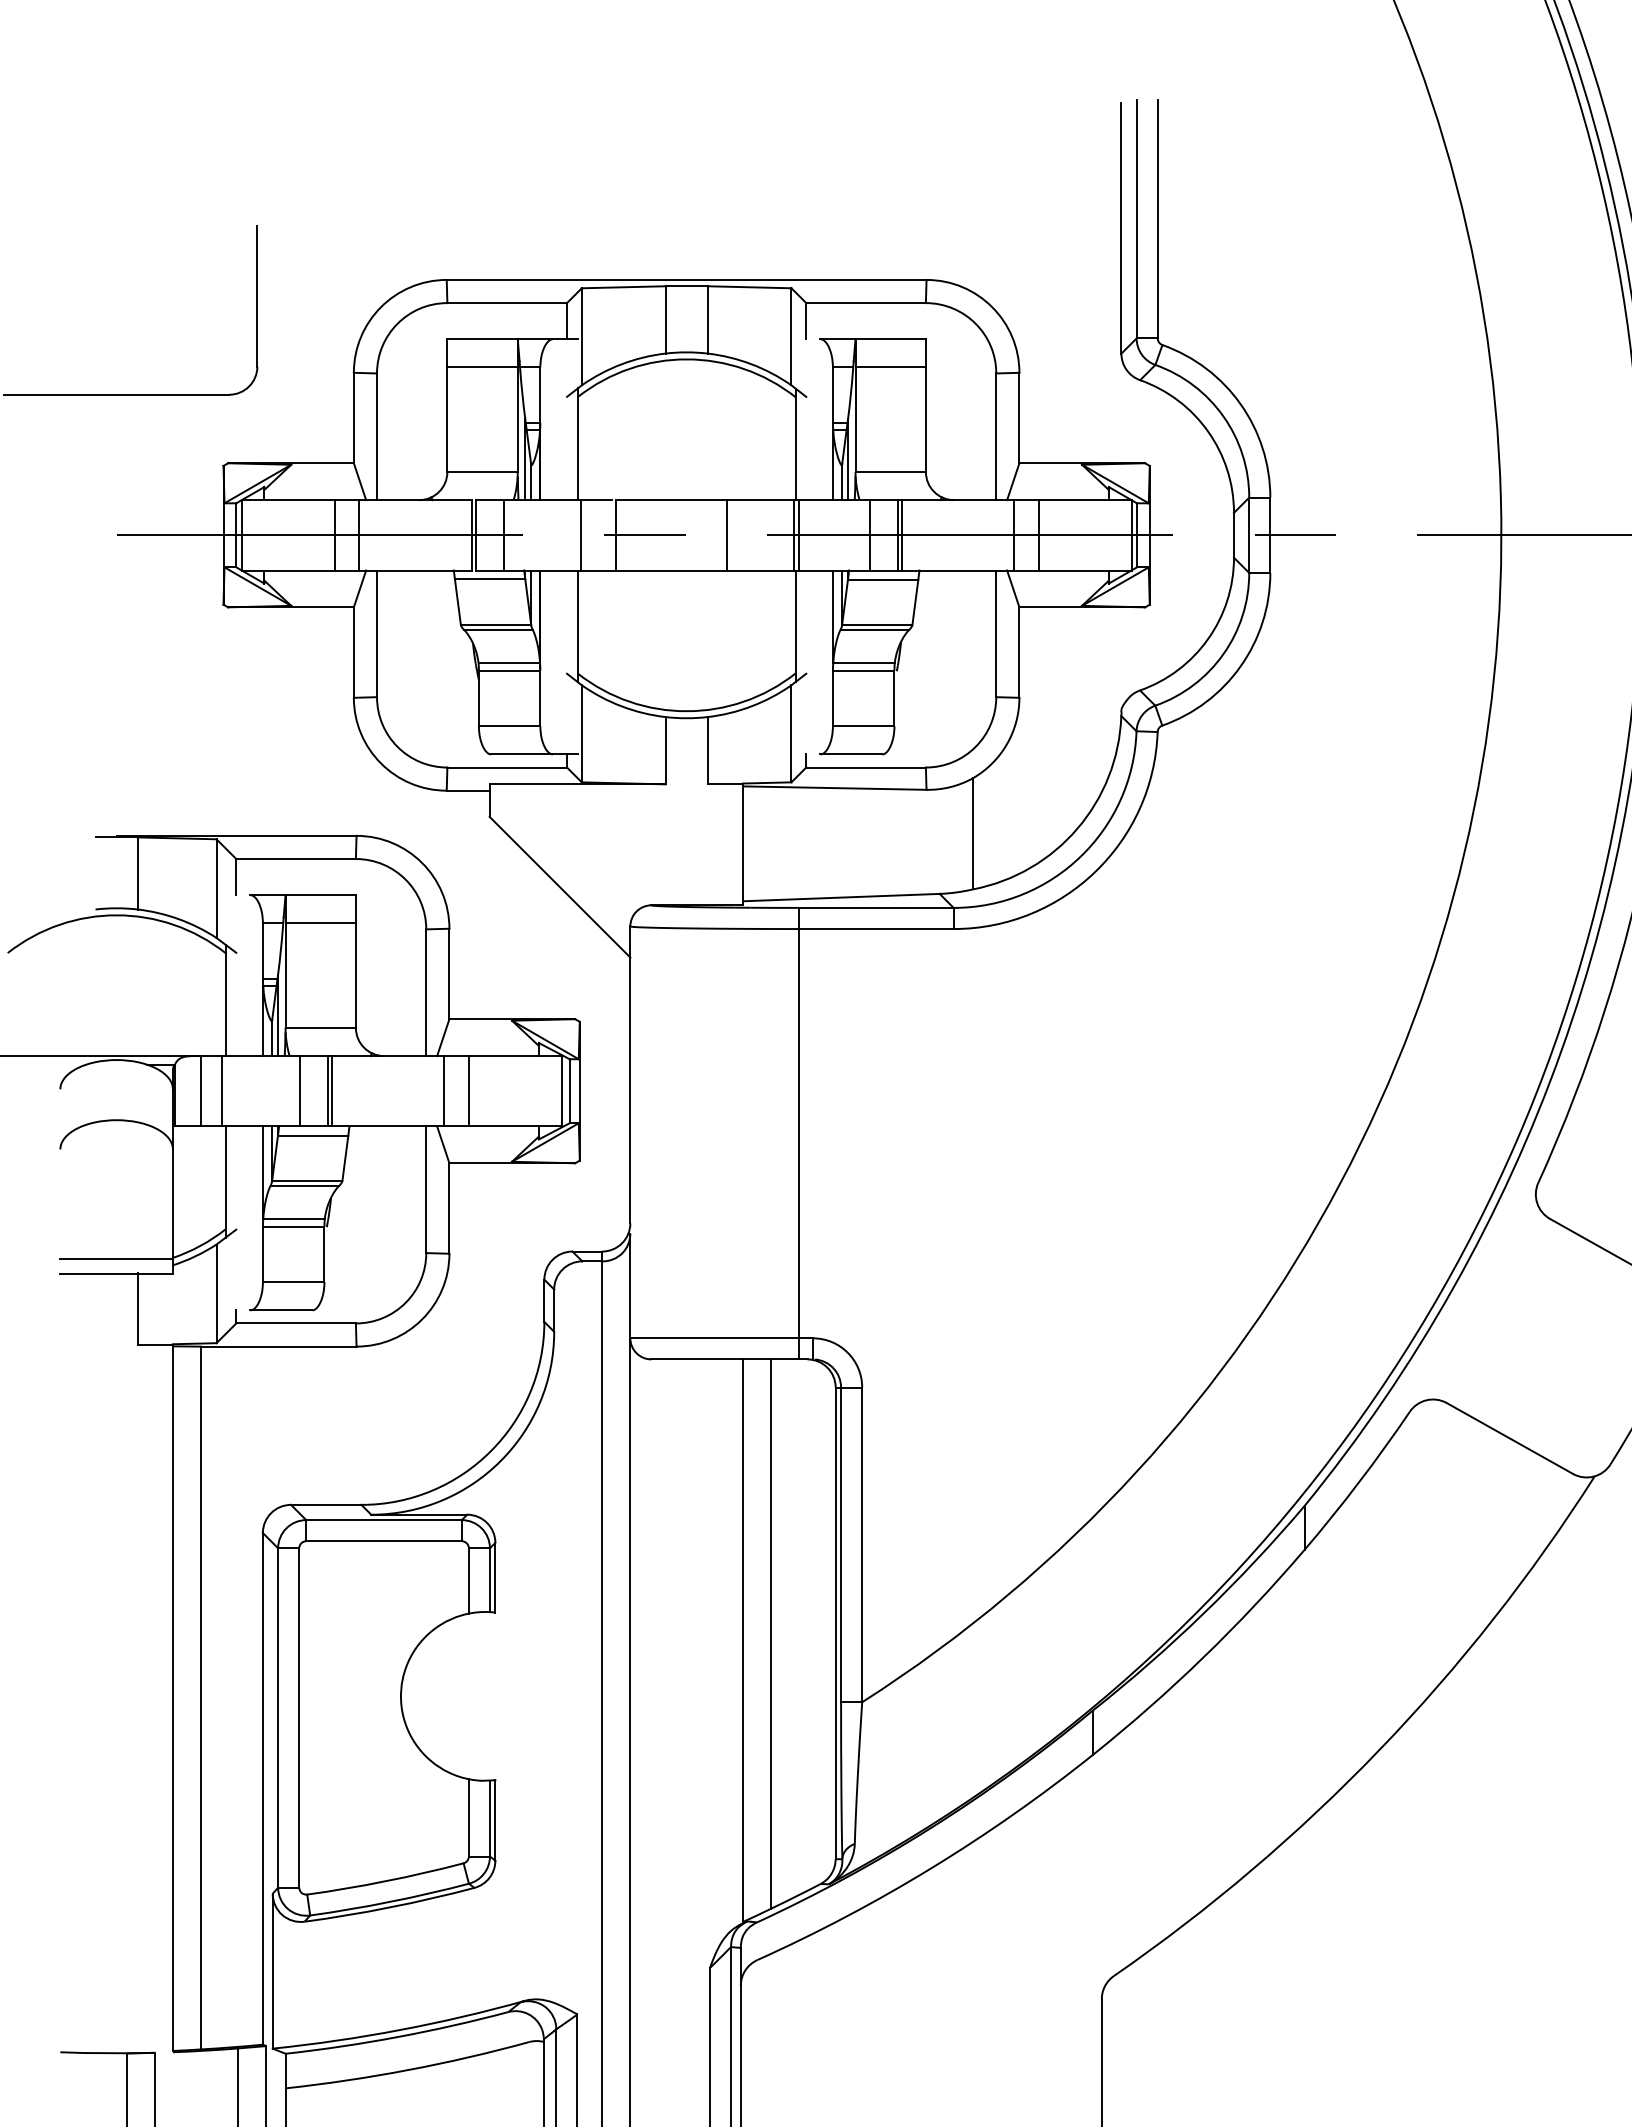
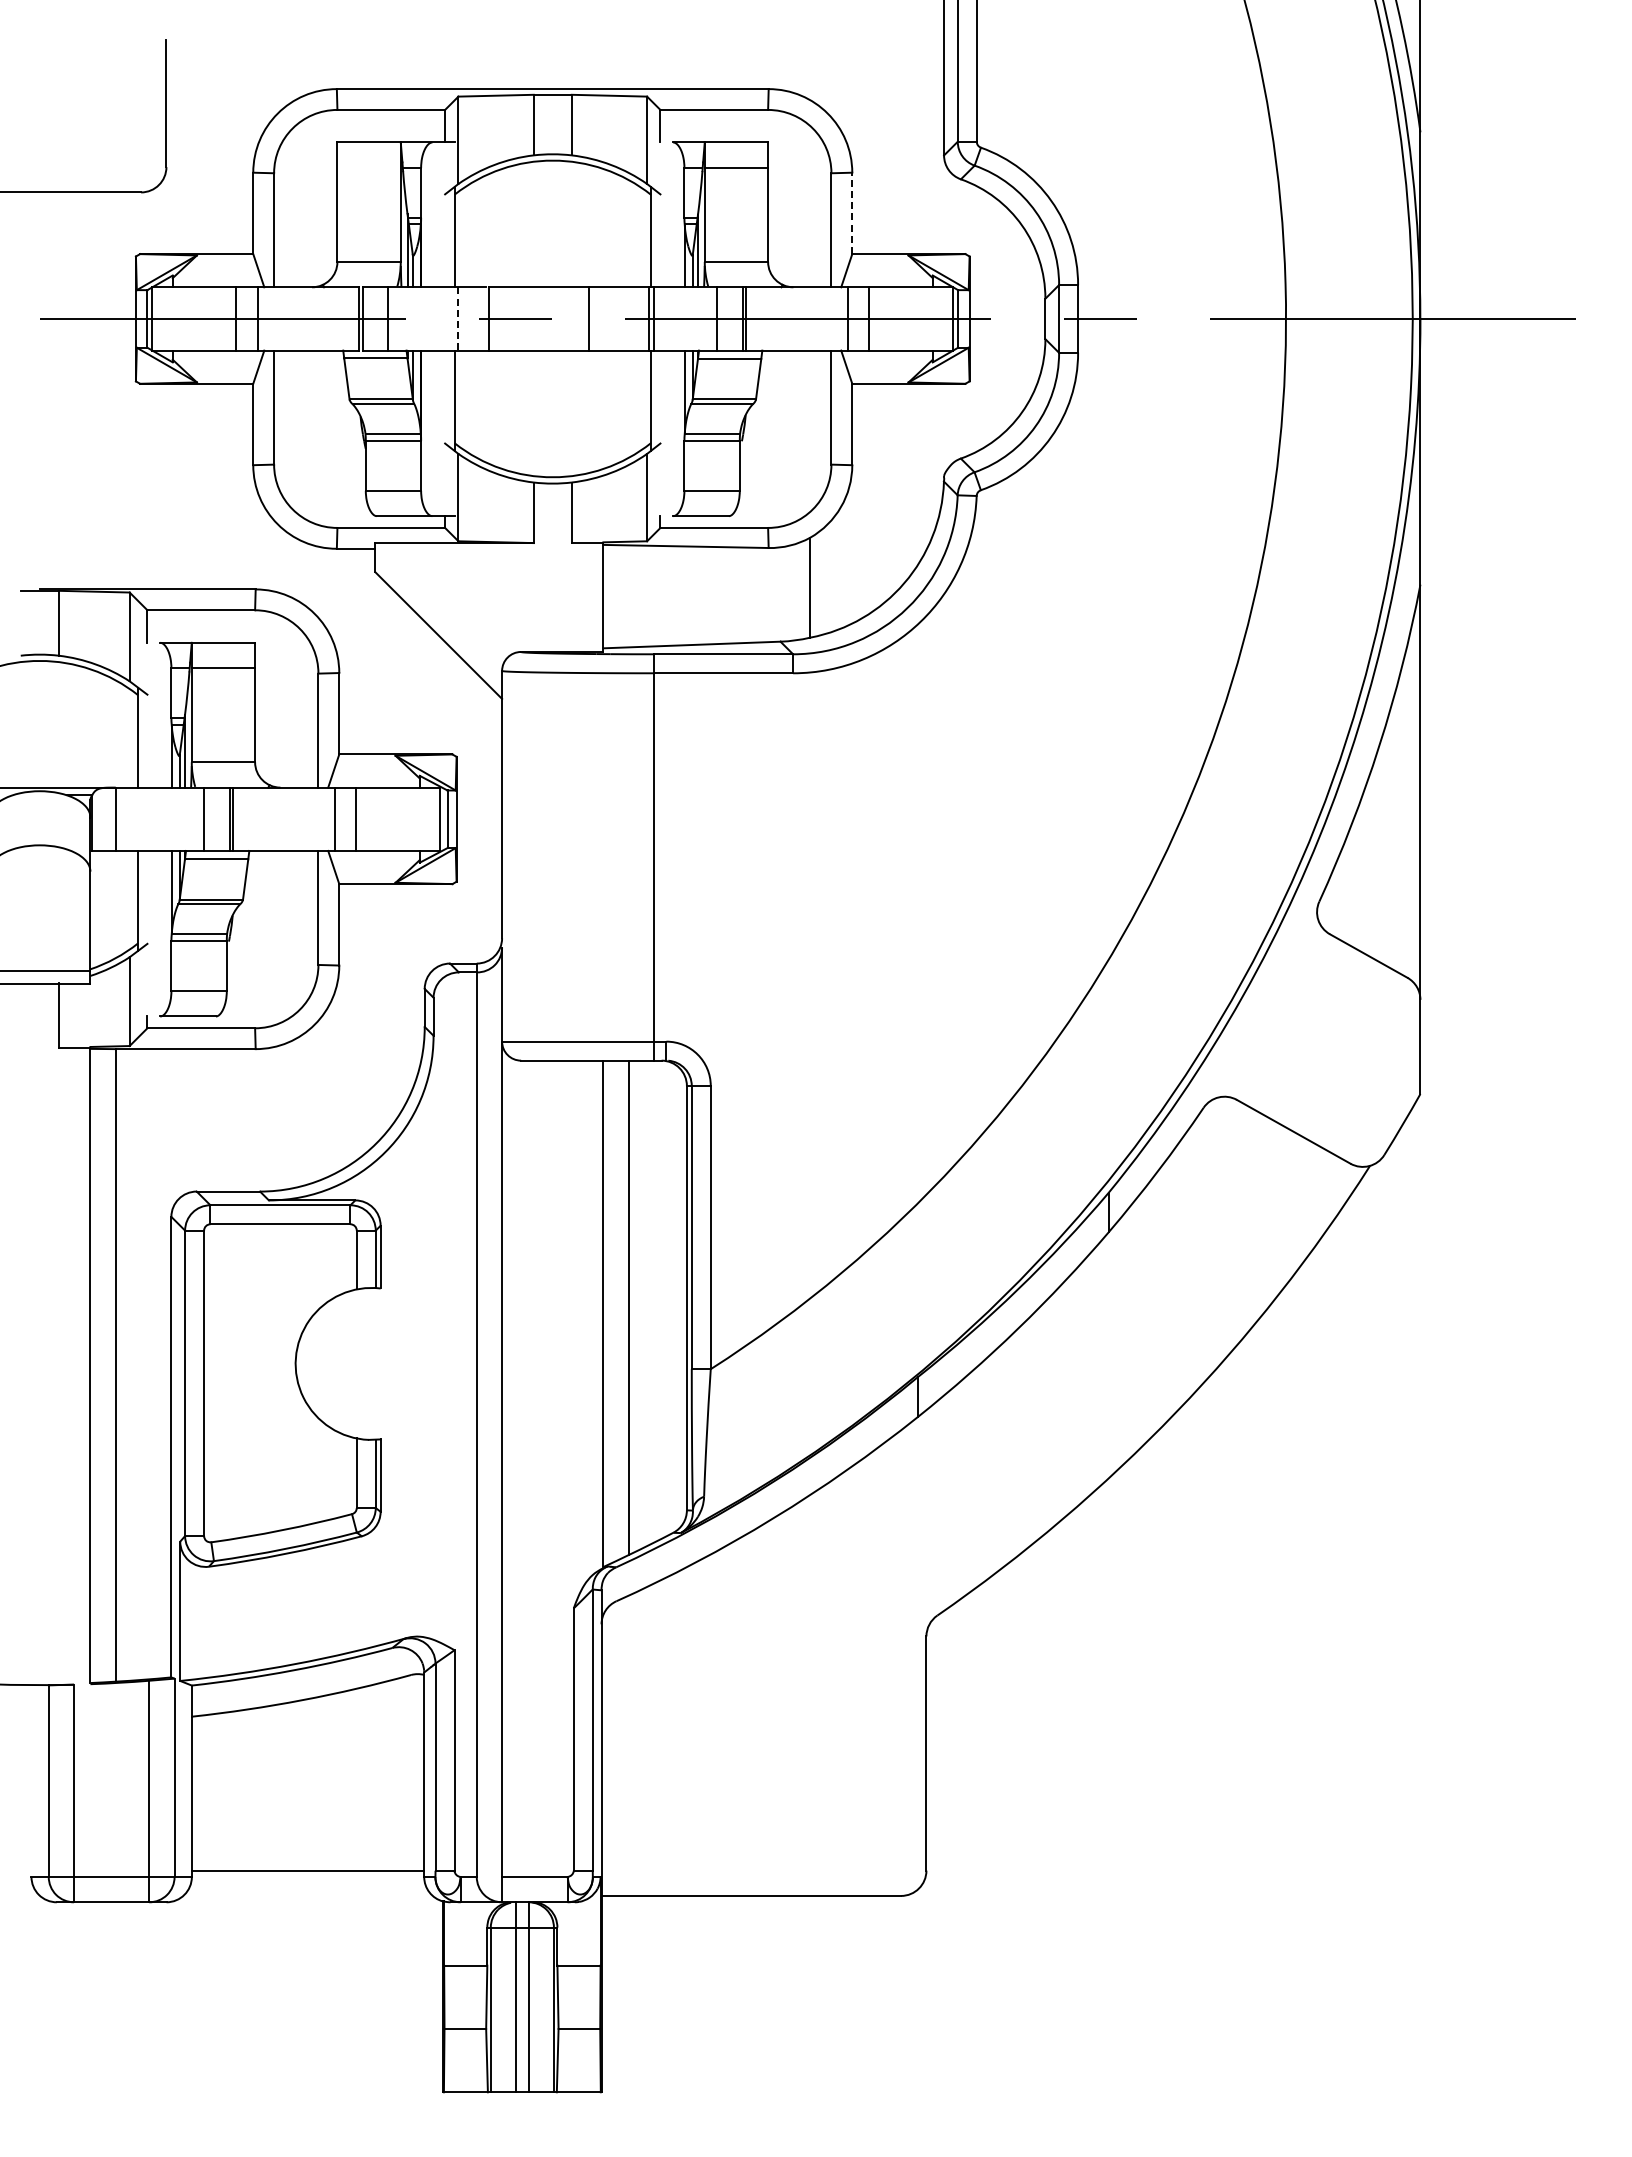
line: (481, 367) -> (368, 167), removed
line: (1019, 418) -> (852, 213), solid -> dashed
line: (581, 534) -> (458, 318), solid -> dashed
line: (221, 1090) -> (134, 818), removed

